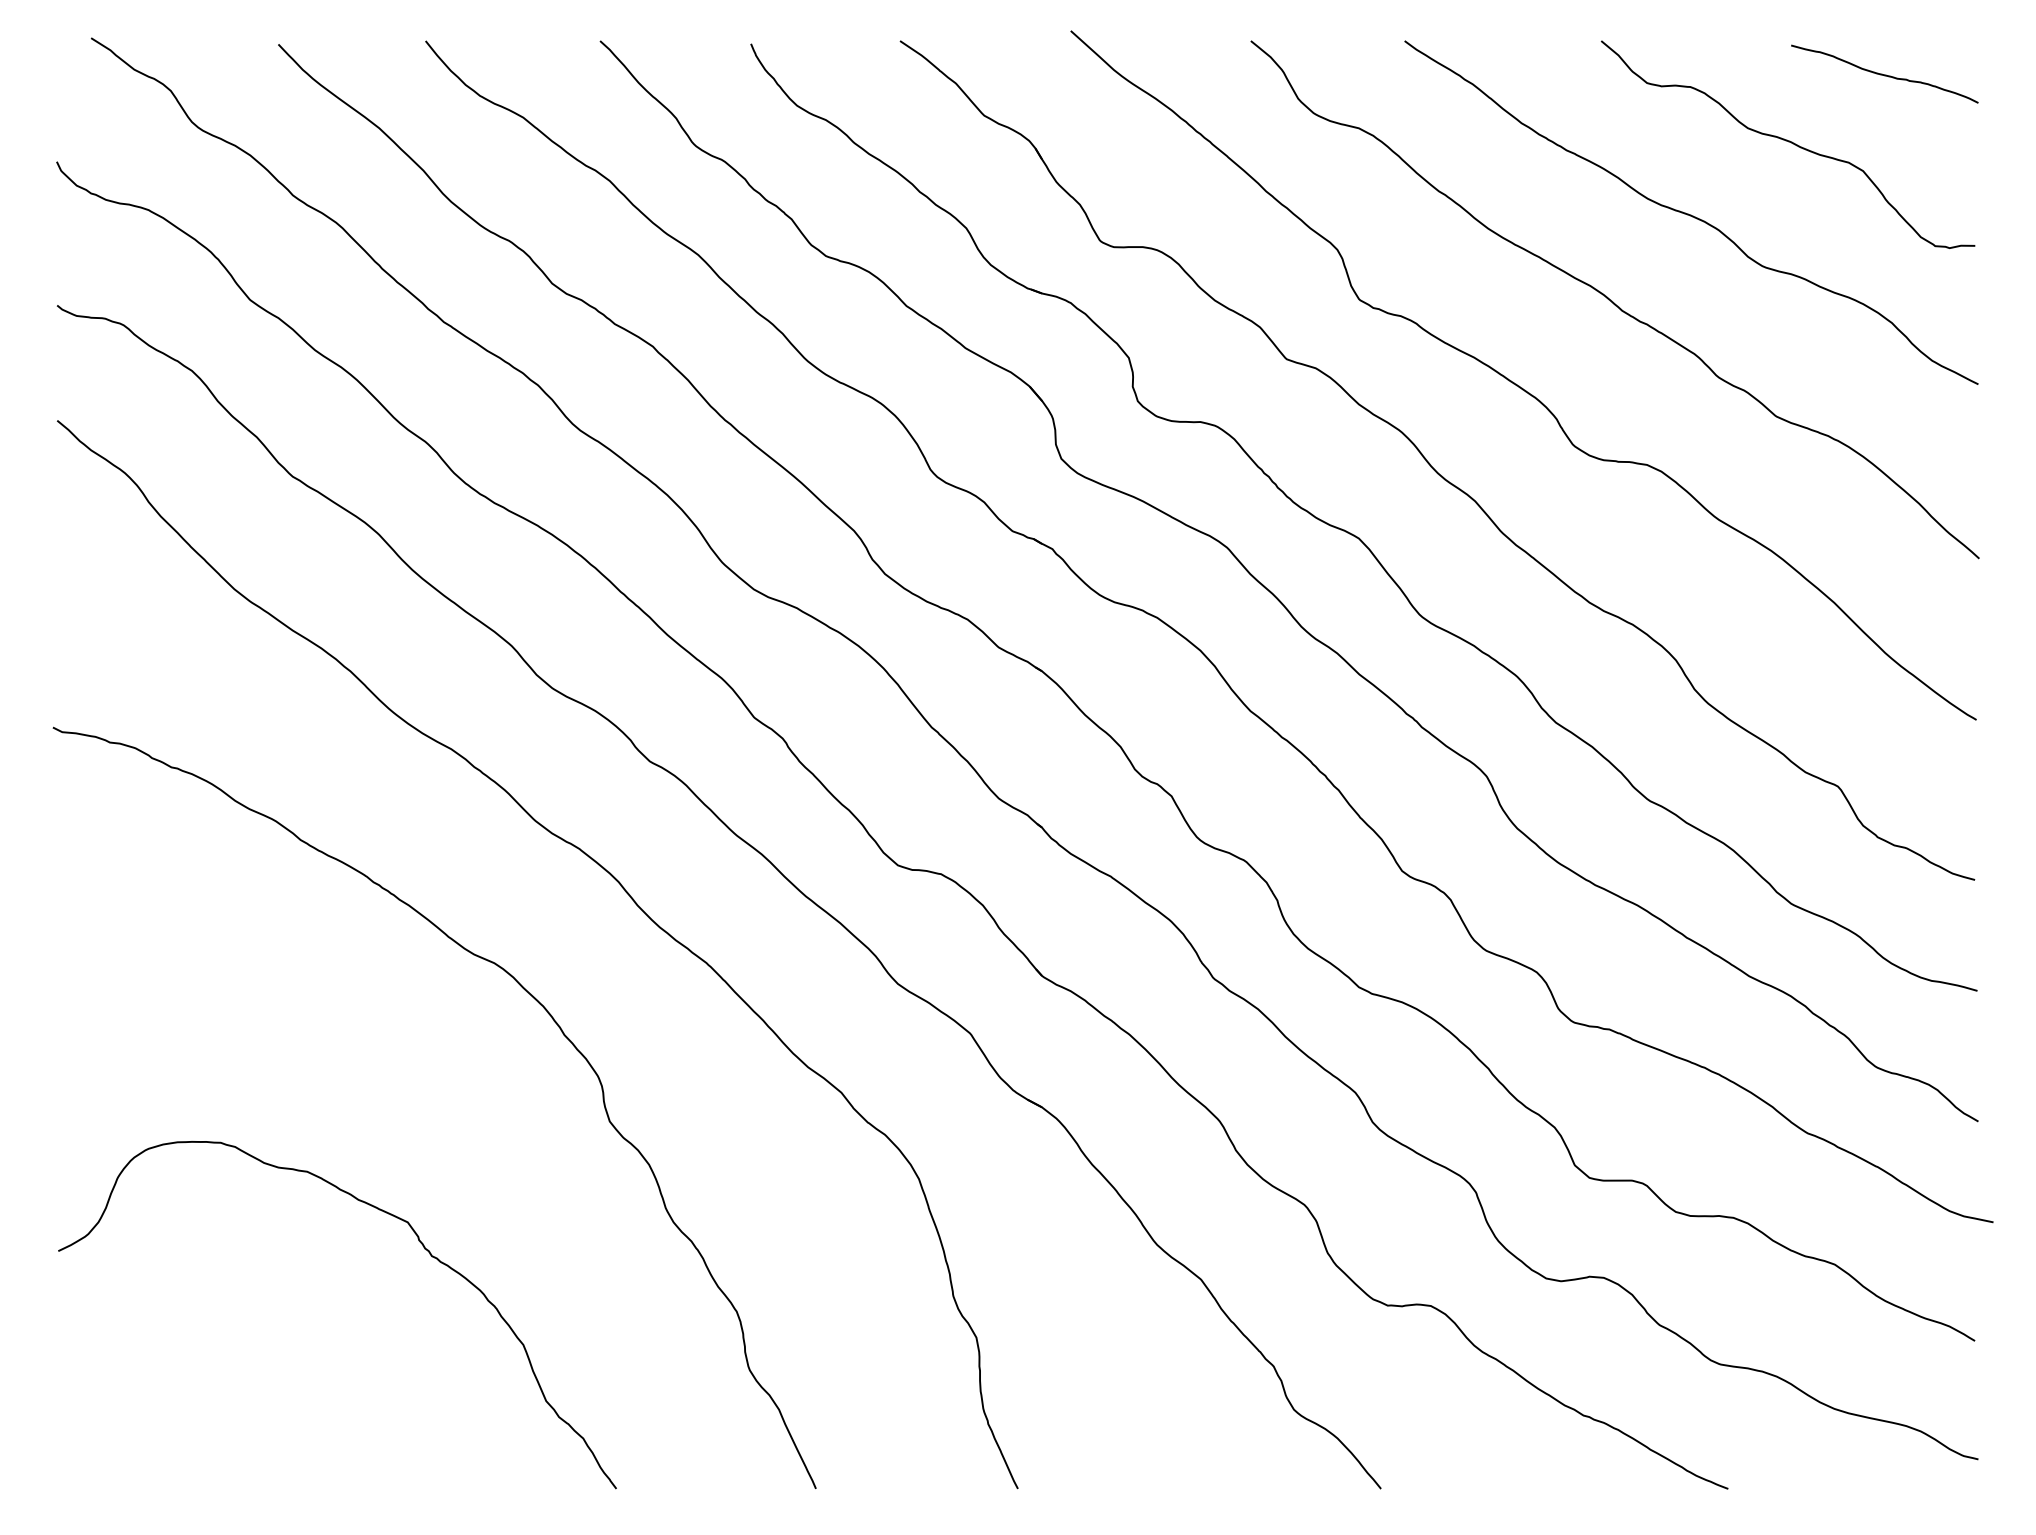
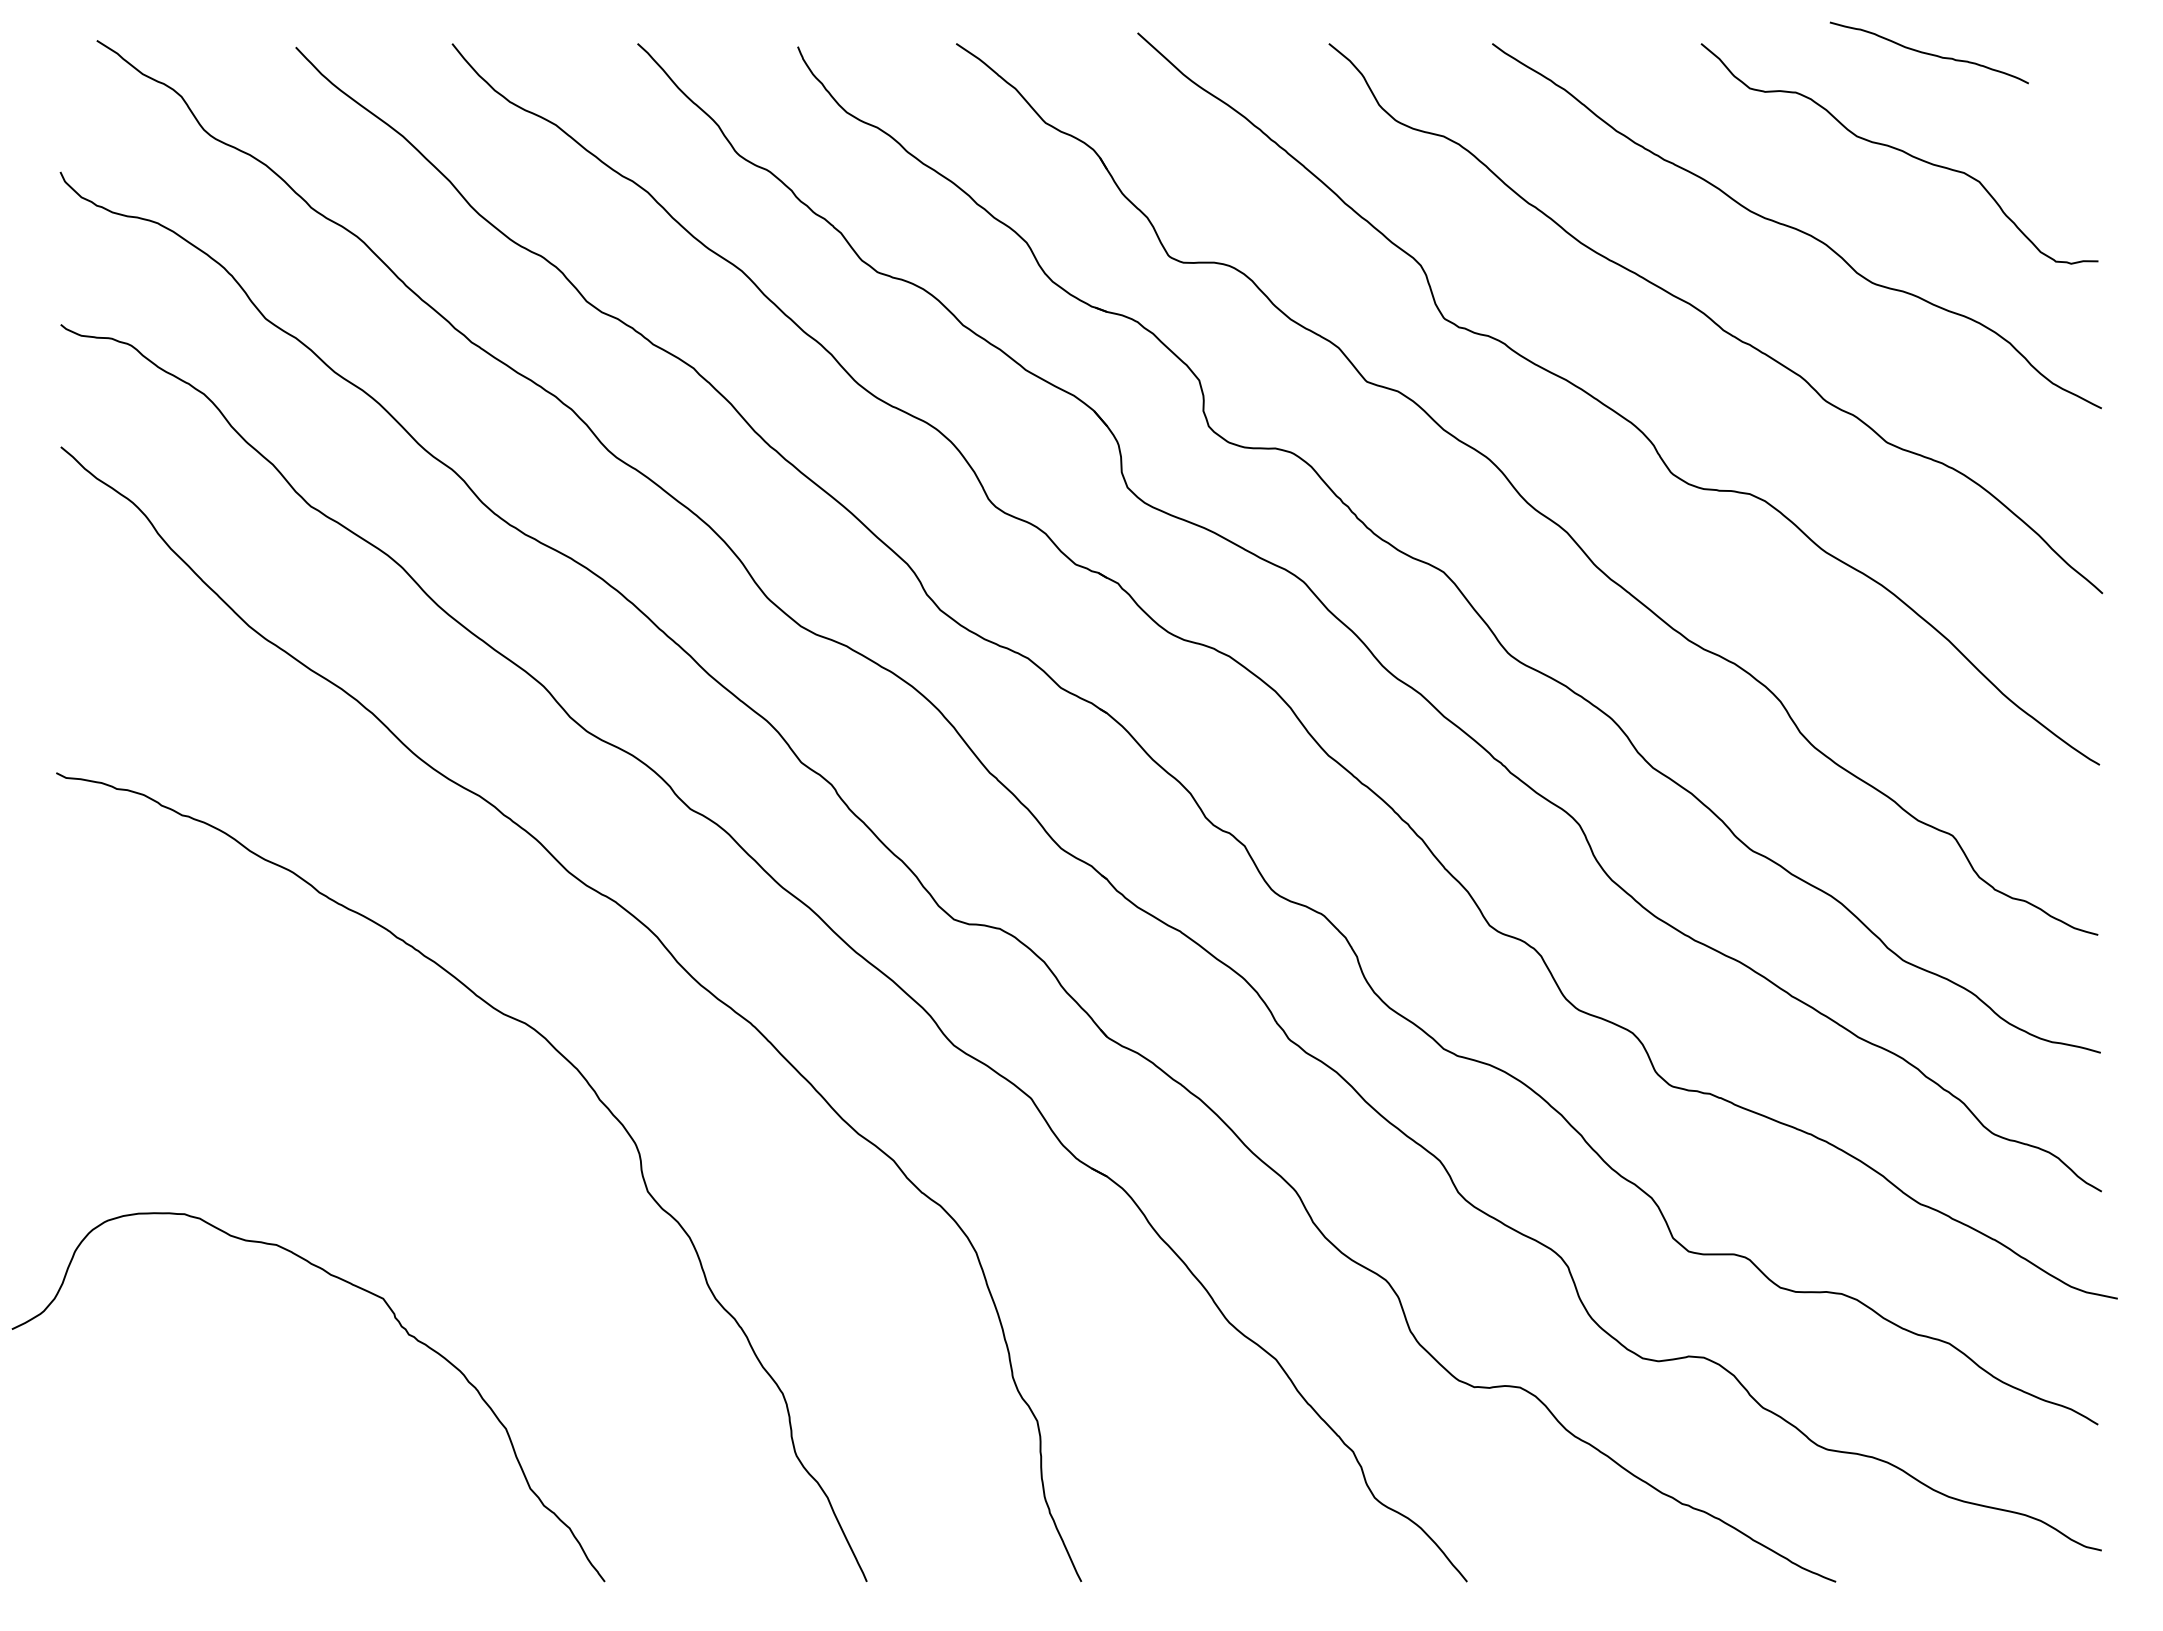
curve: (1883, 73) -> (1927, 52), moved
curve: (424, 1248) -> (400, 1326), moved

